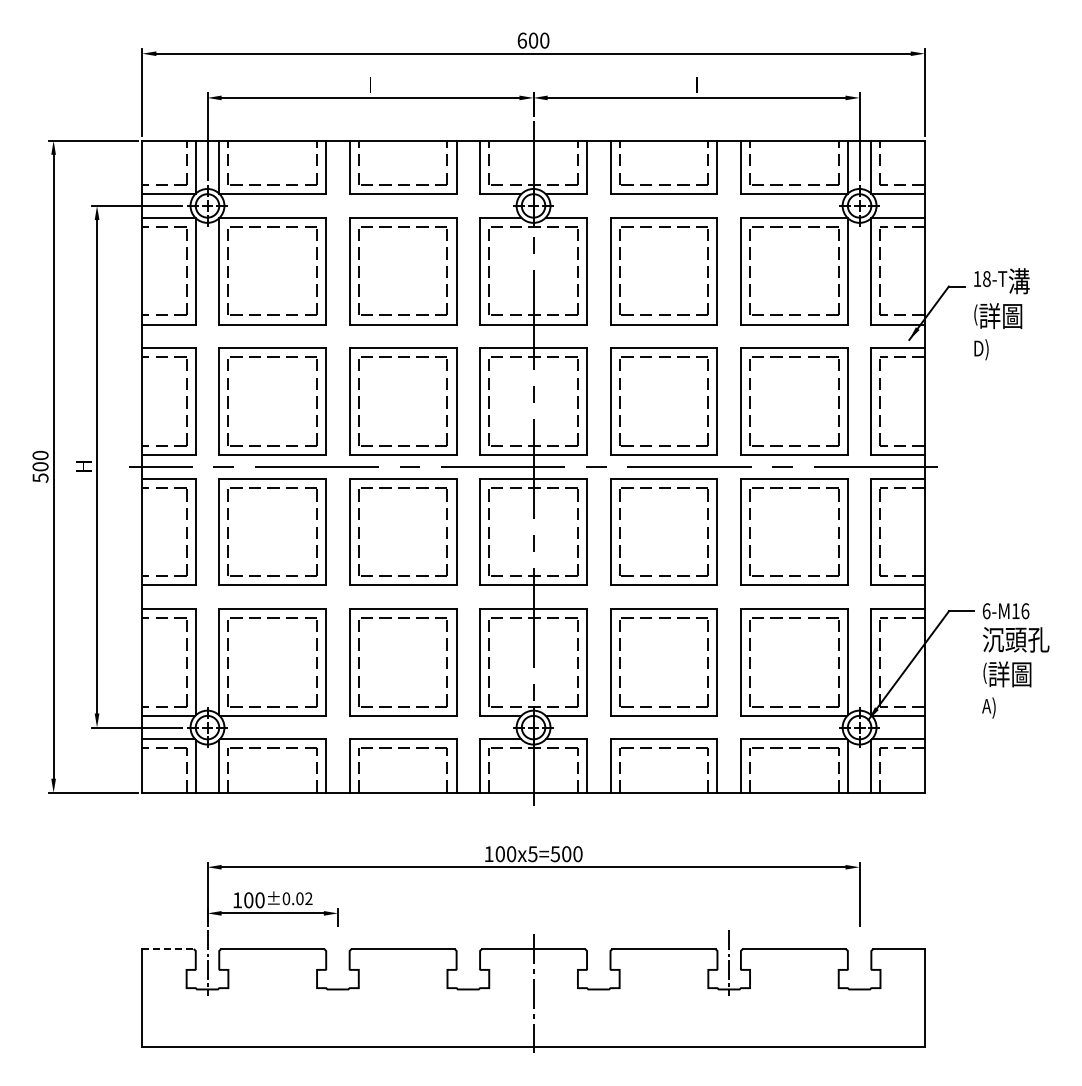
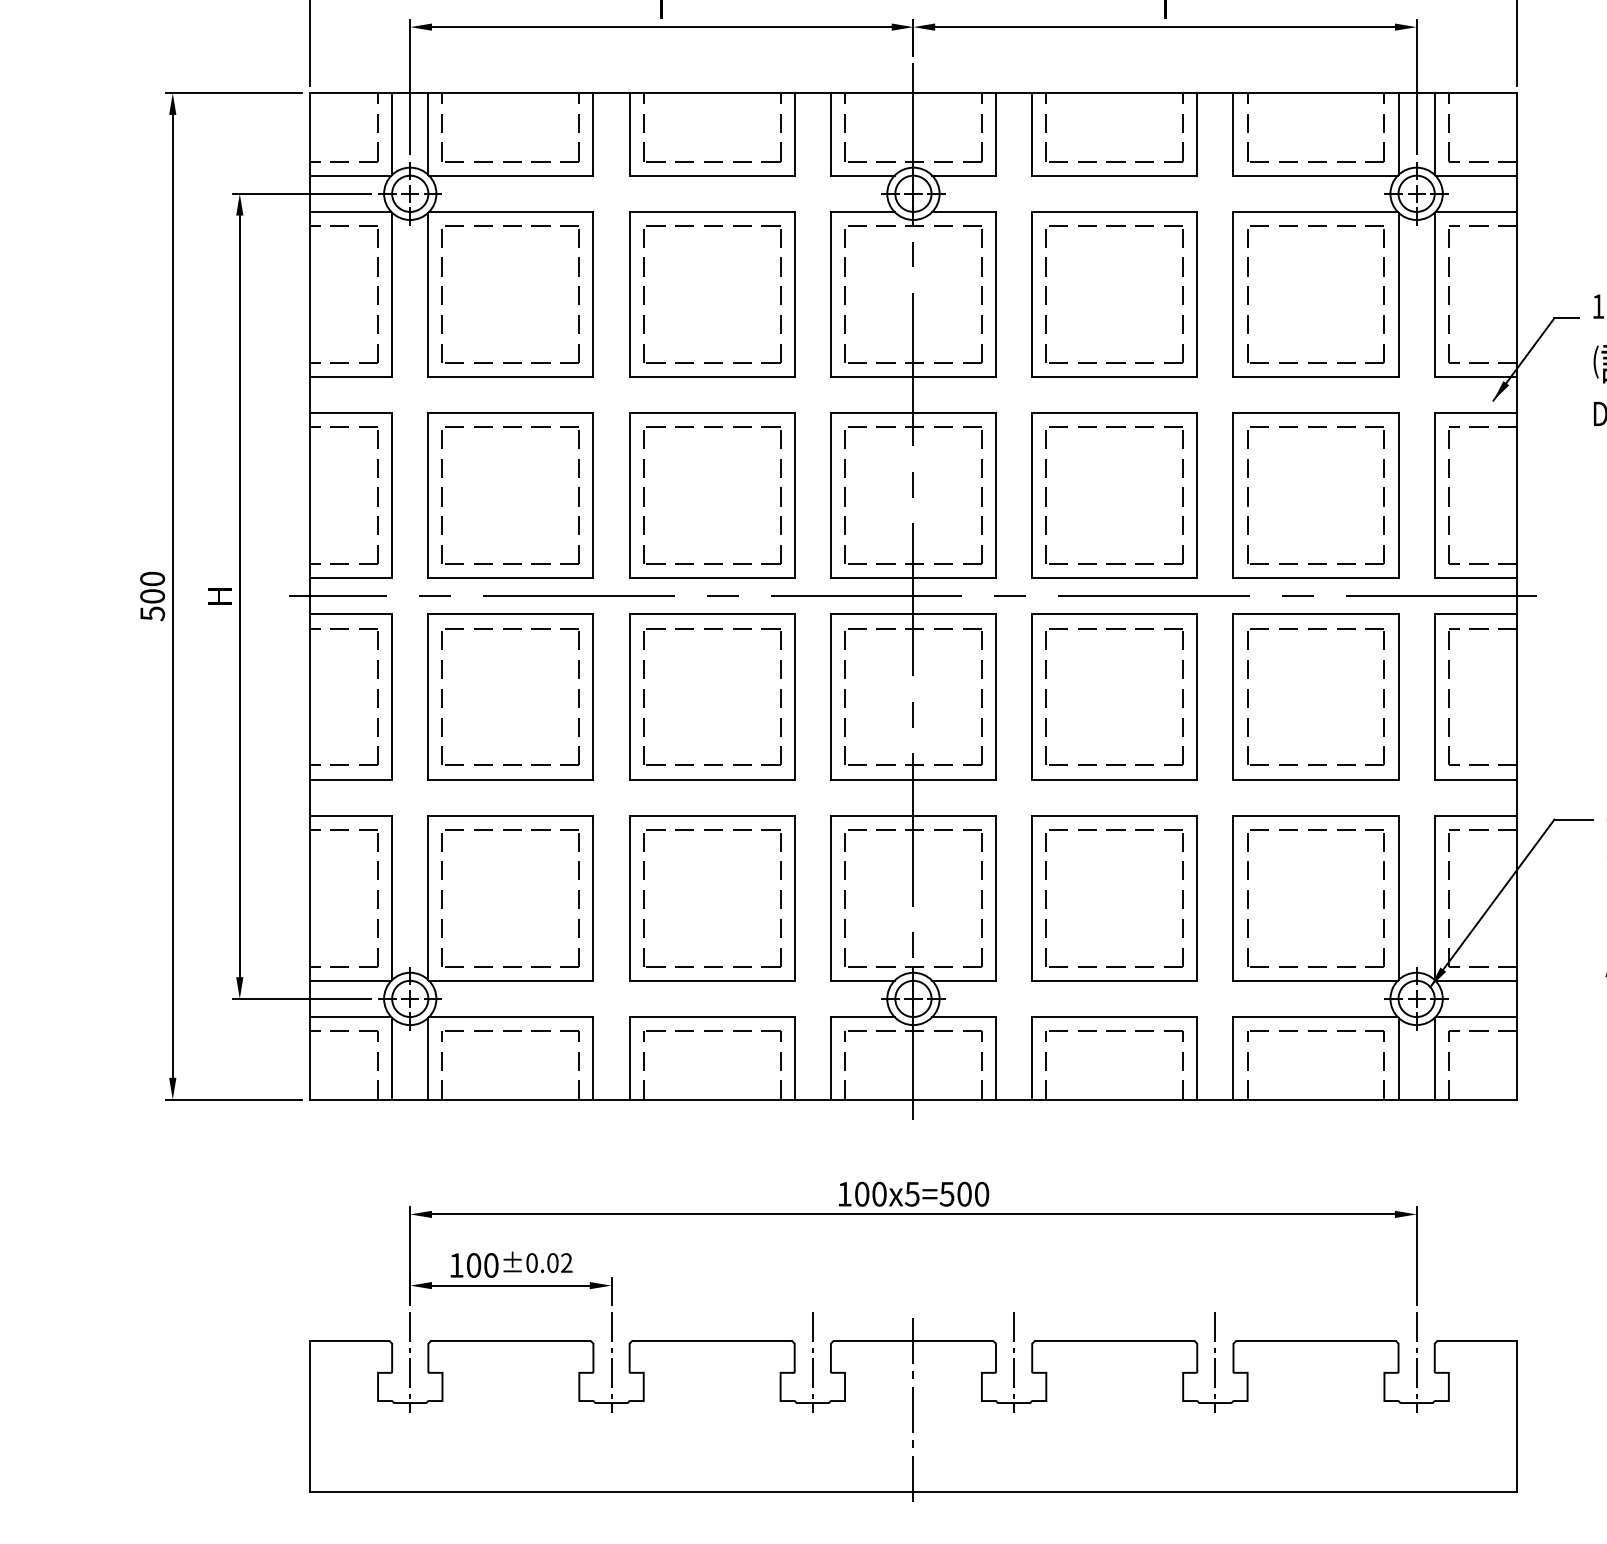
line: (168, 949) -> (350, 1341), dashed -> solid
line: (337, 962) -> (610, 1361), added
line: (468, 962) -> (813, 1361), added
line: (598, 962) -> (1013, 1361), added
line: (859, 962) -> (1416, 1361), added

